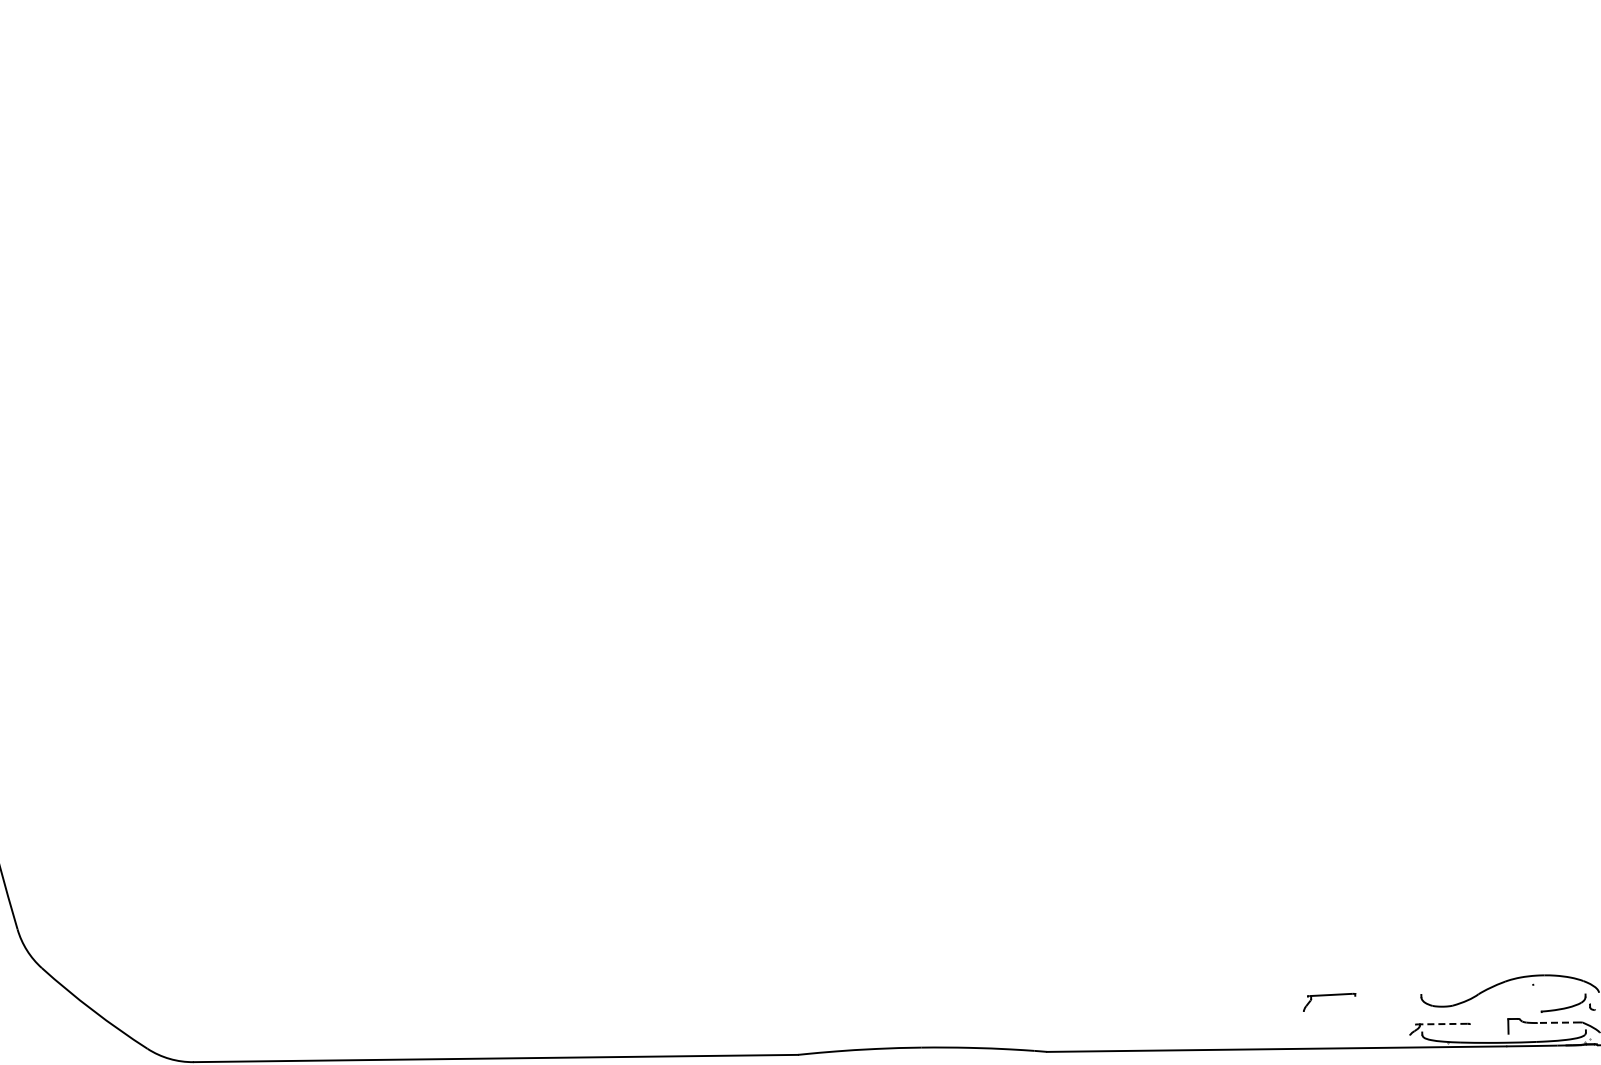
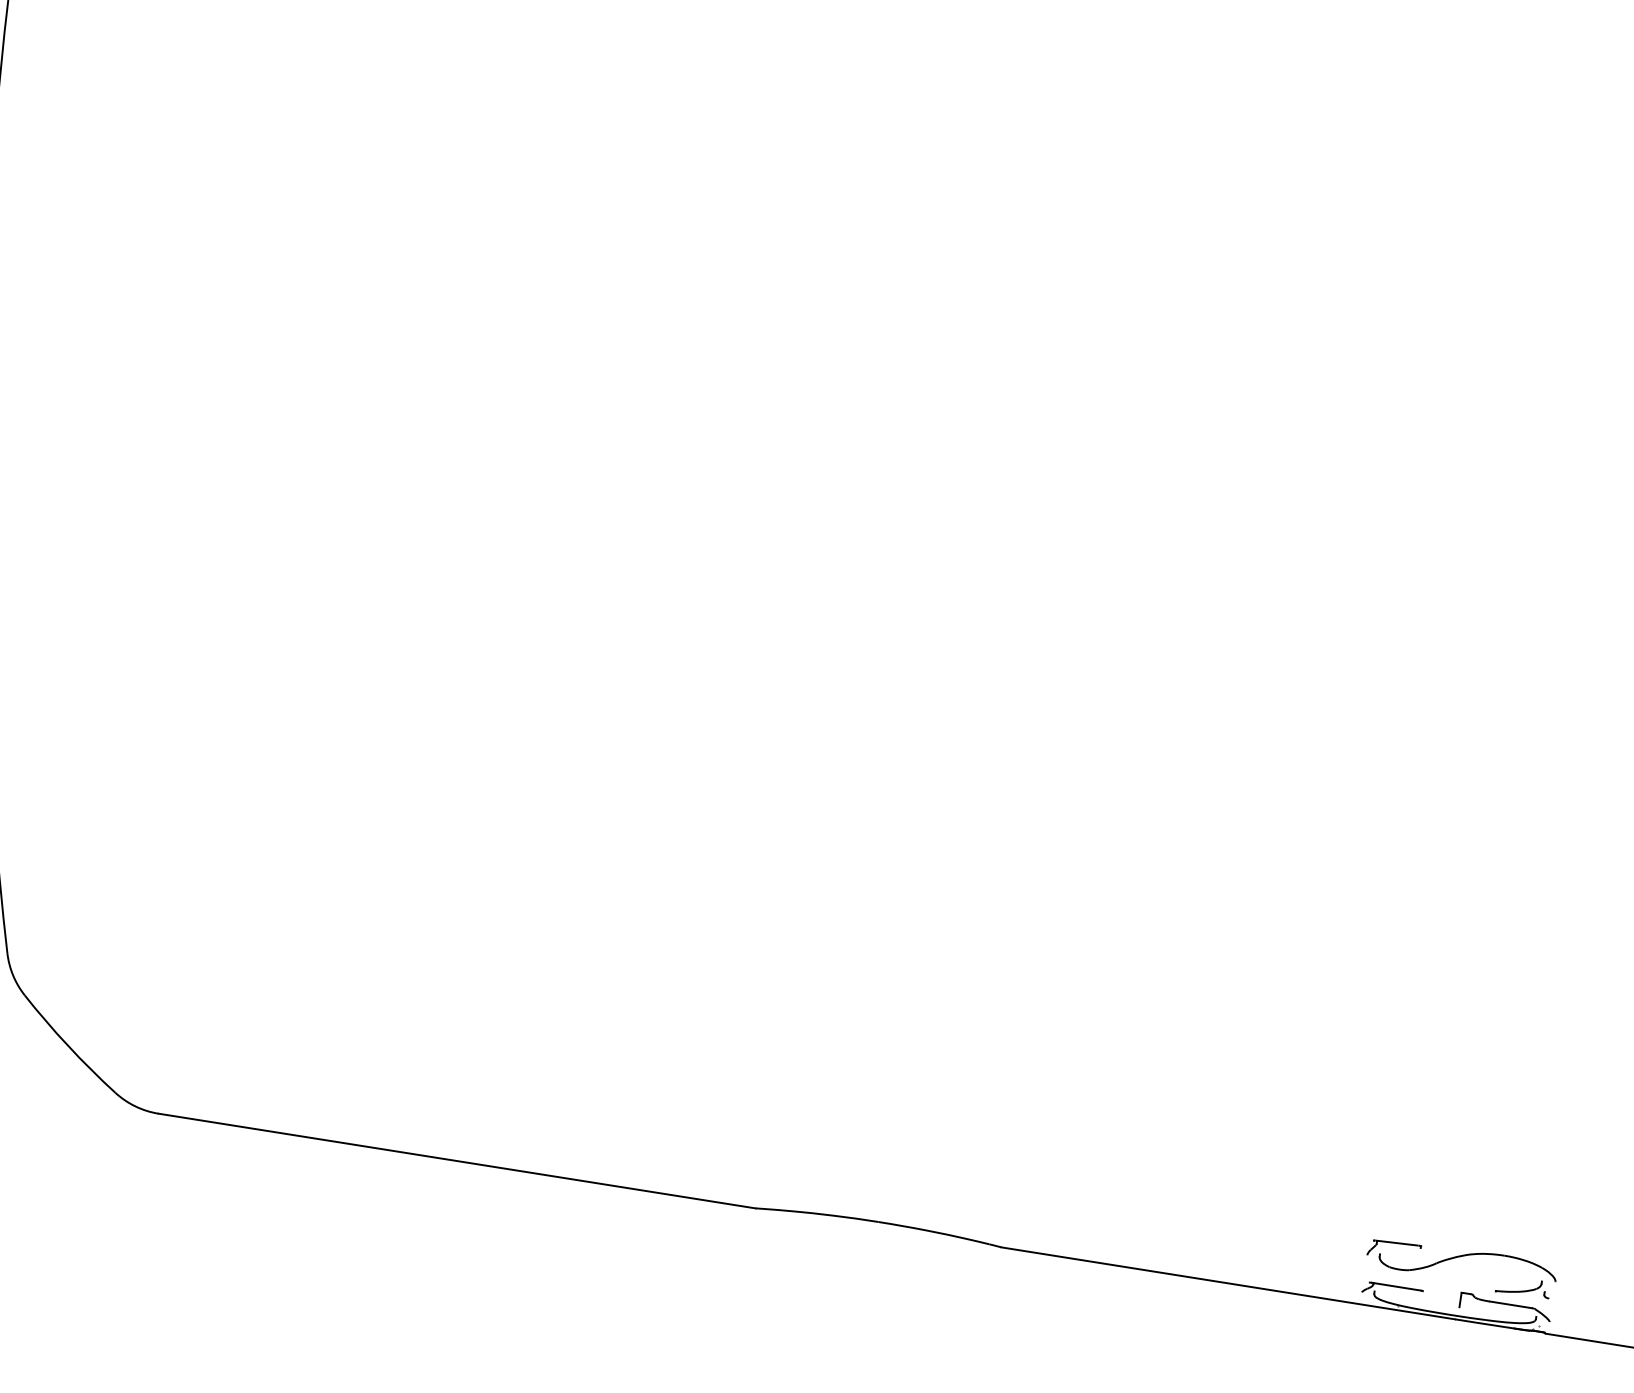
part: (1329, 999) -> (1394, 1247), moved
line: (1558, 1022) -> (1510, 1304), dashed -> solid
line: (1442, 1023) -> (1396, 1286), dashed -> solid

